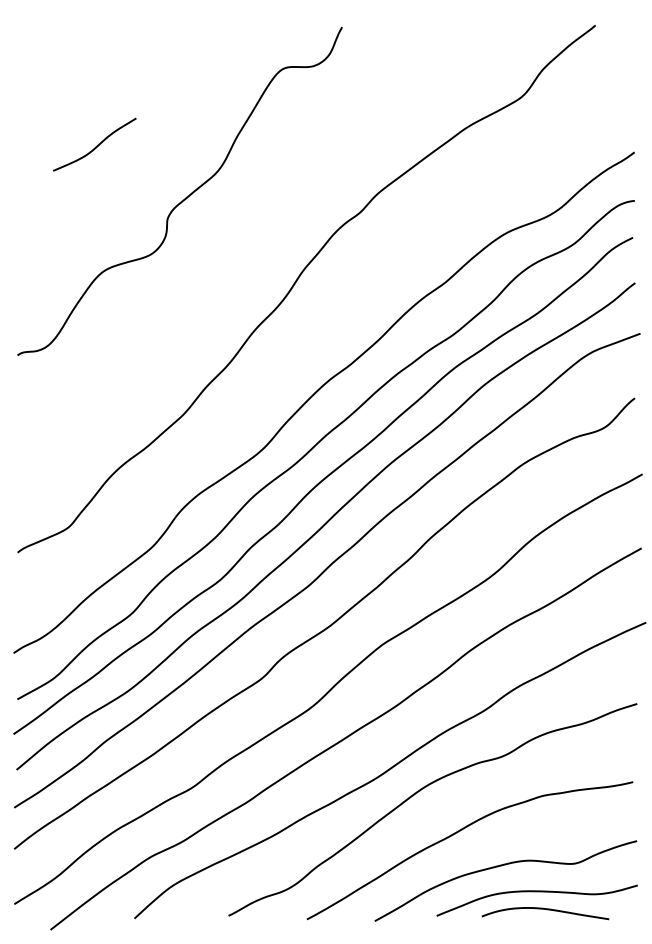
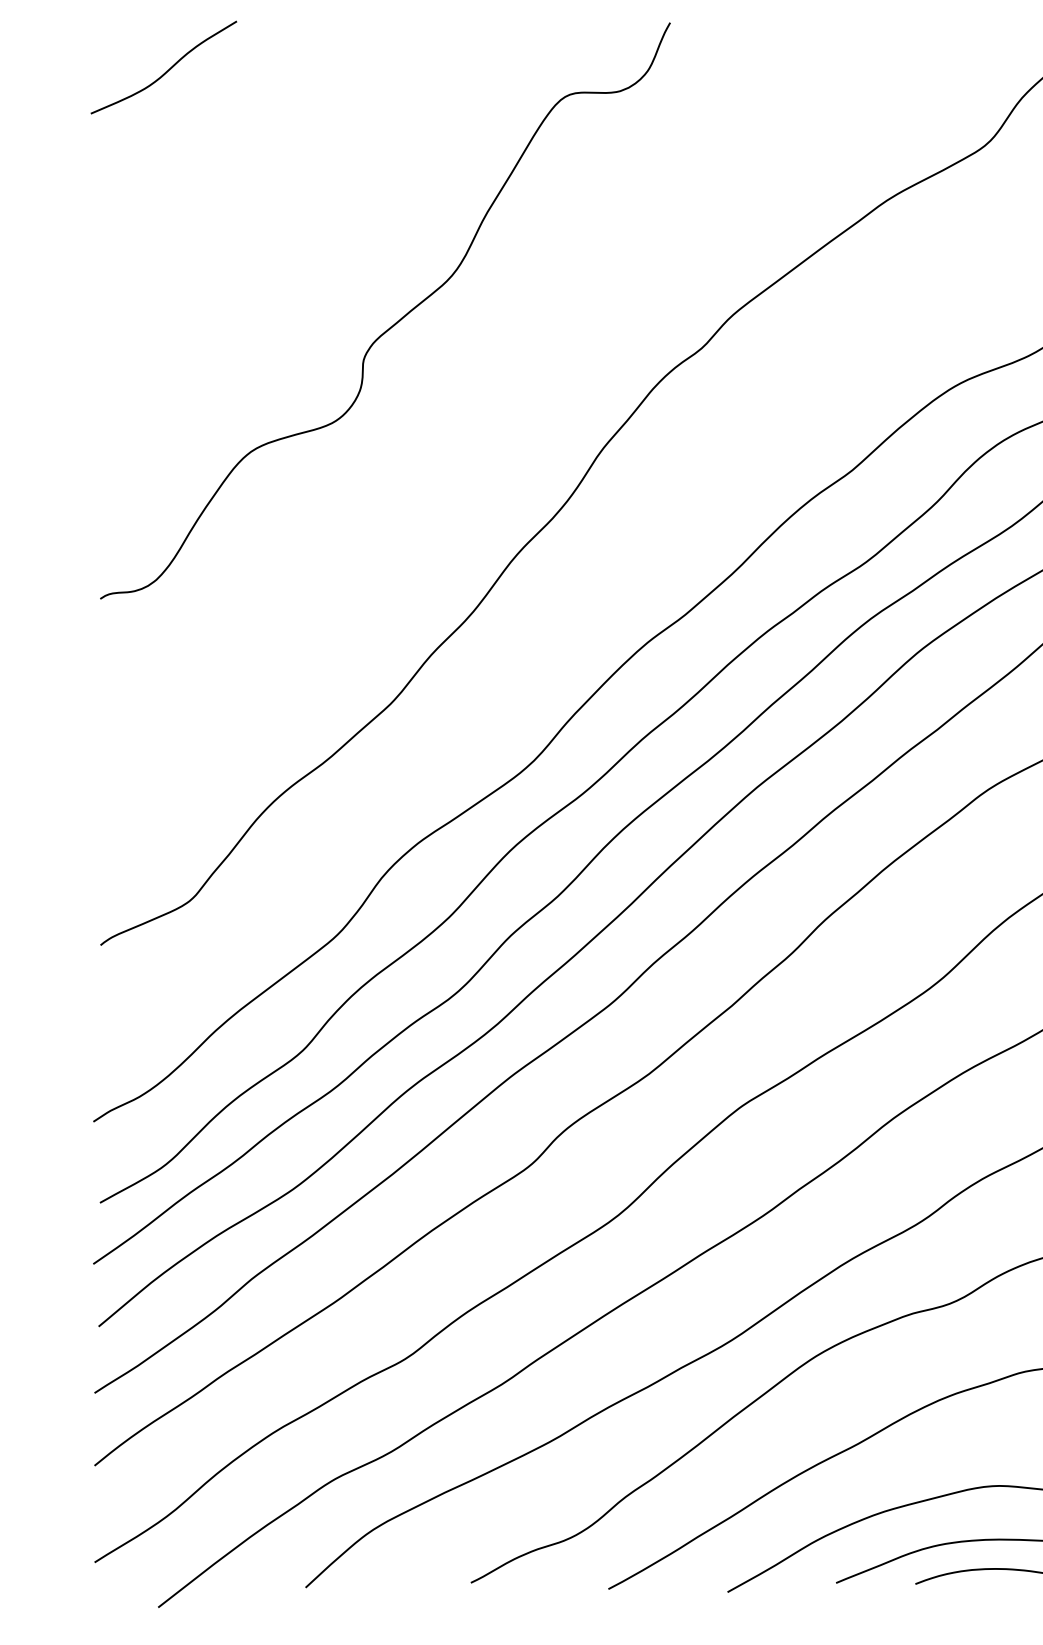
curve: (96, 145) -> (166, 68), moved

